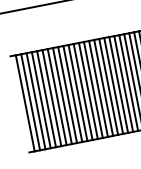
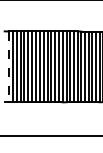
line: (25, 104) -> (8, 67), solid -> dashed

